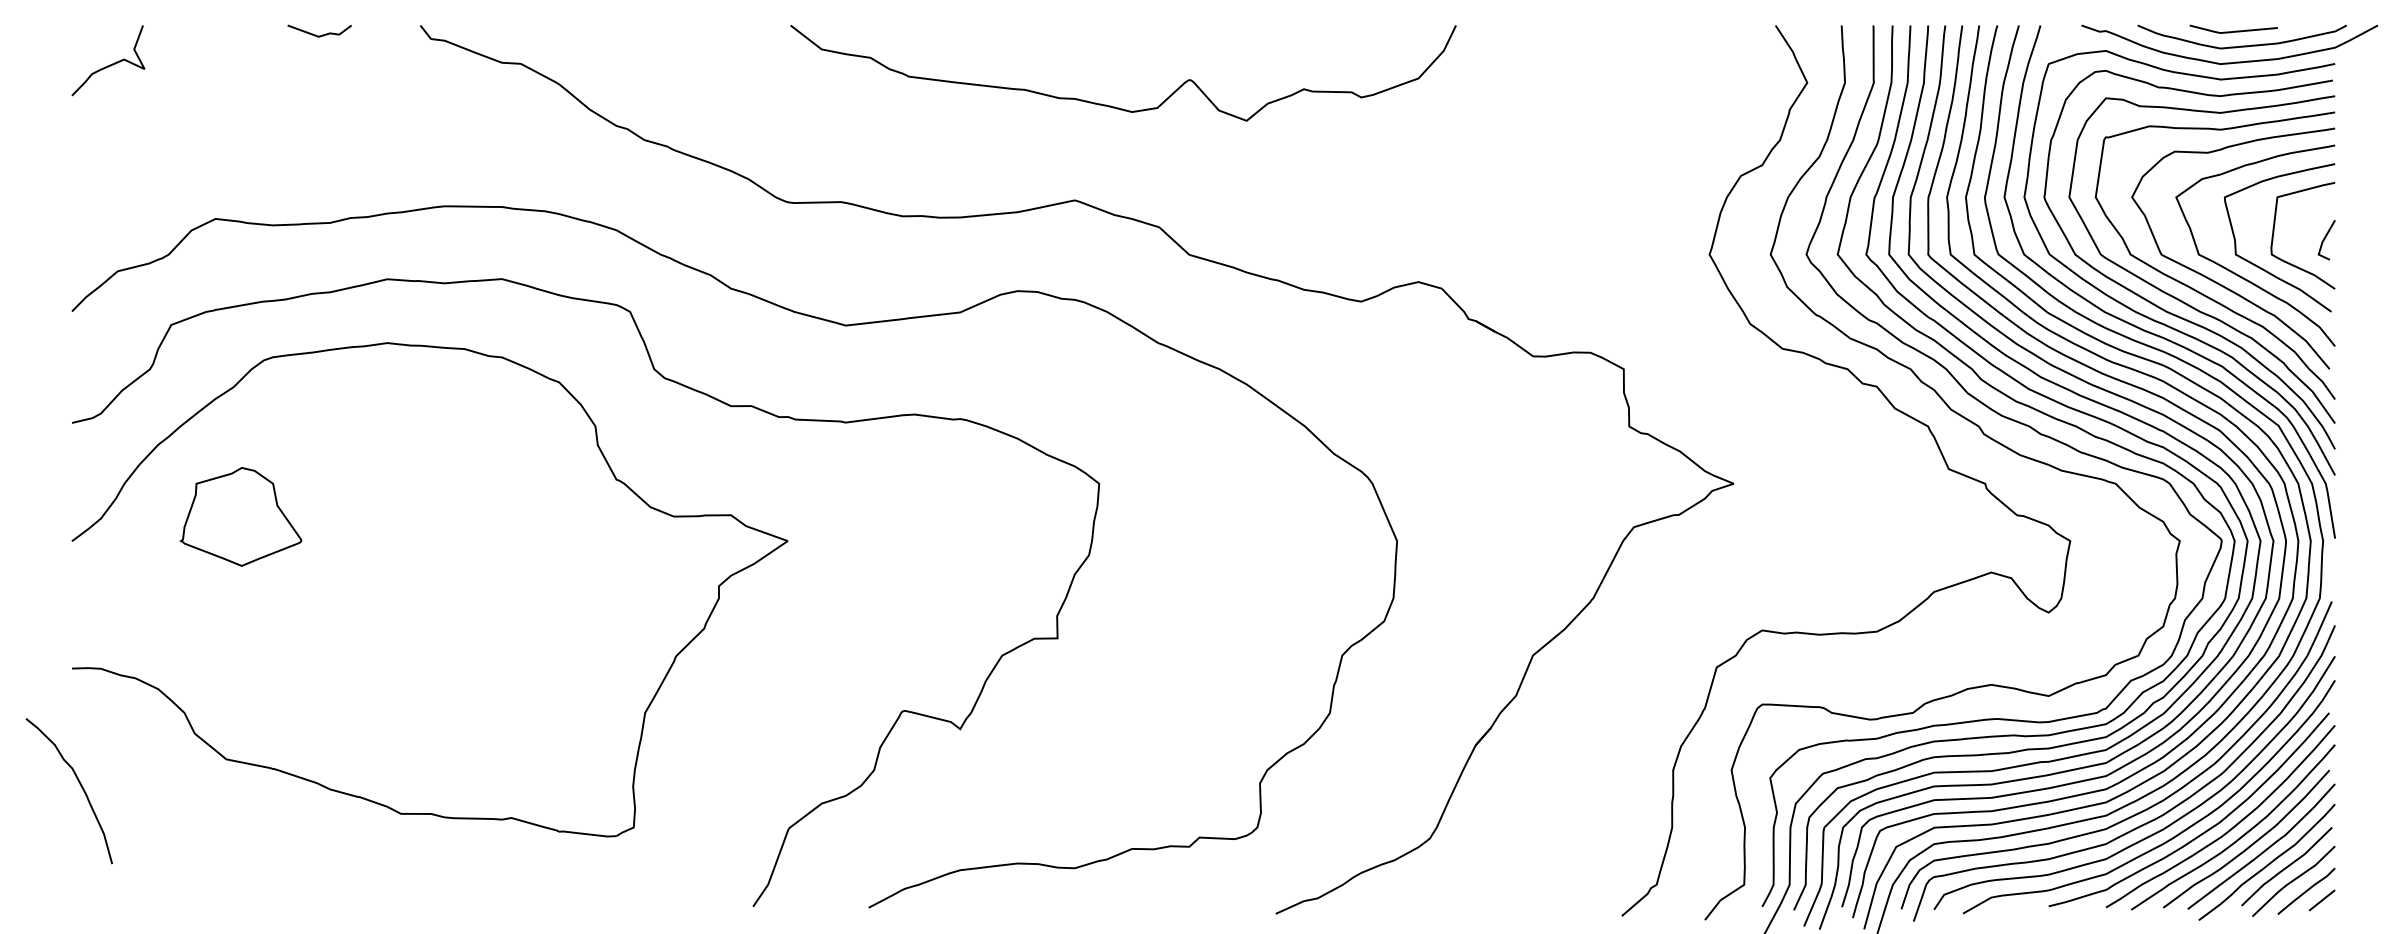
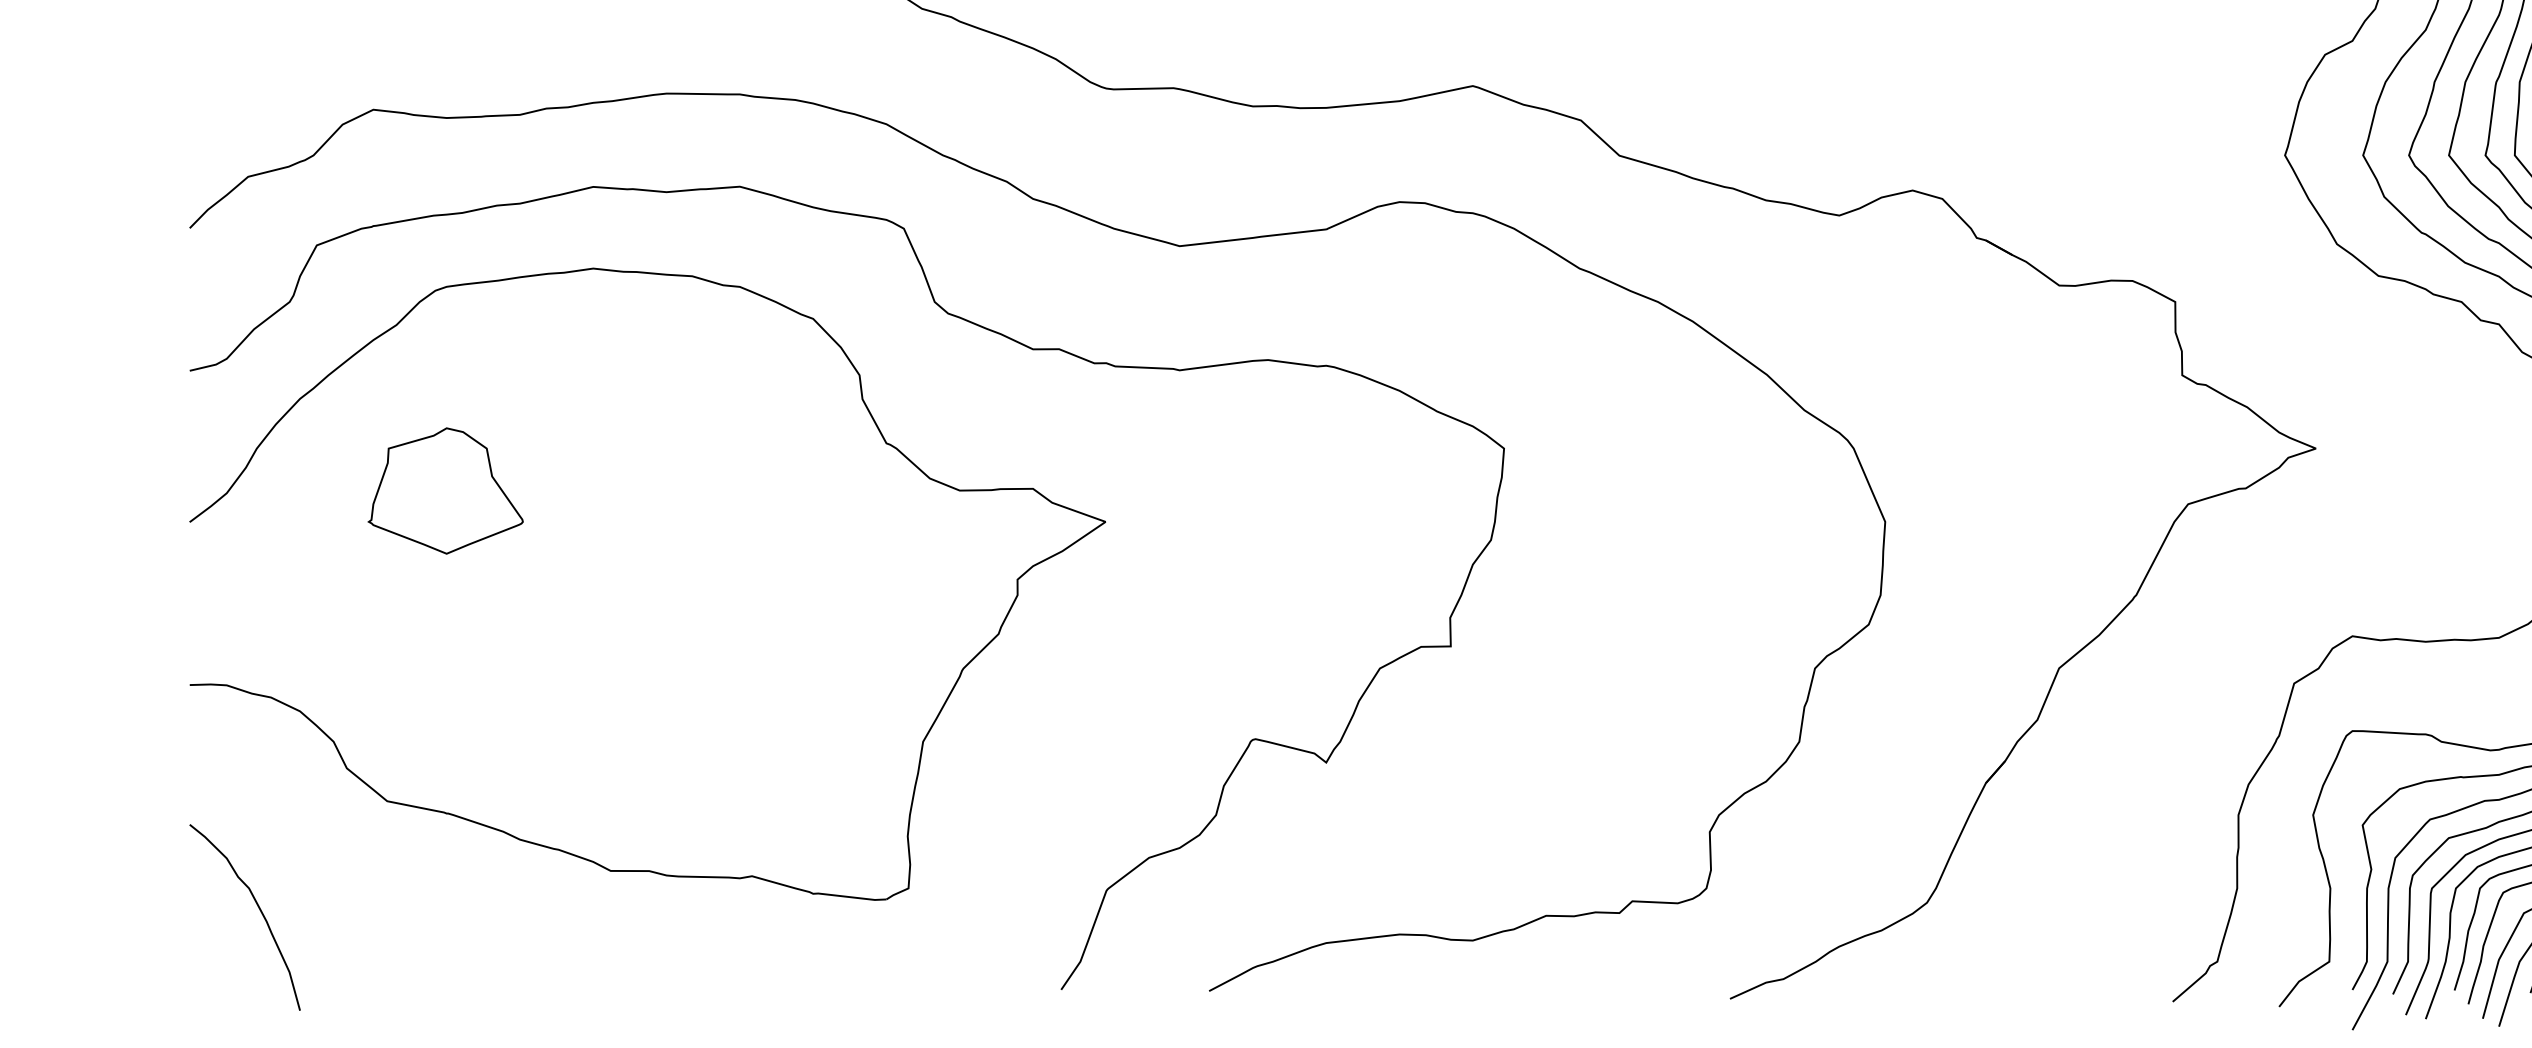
part: (240, 516) -> (445, 490), moved
curve: (80, 786) -> (259, 911), moved

